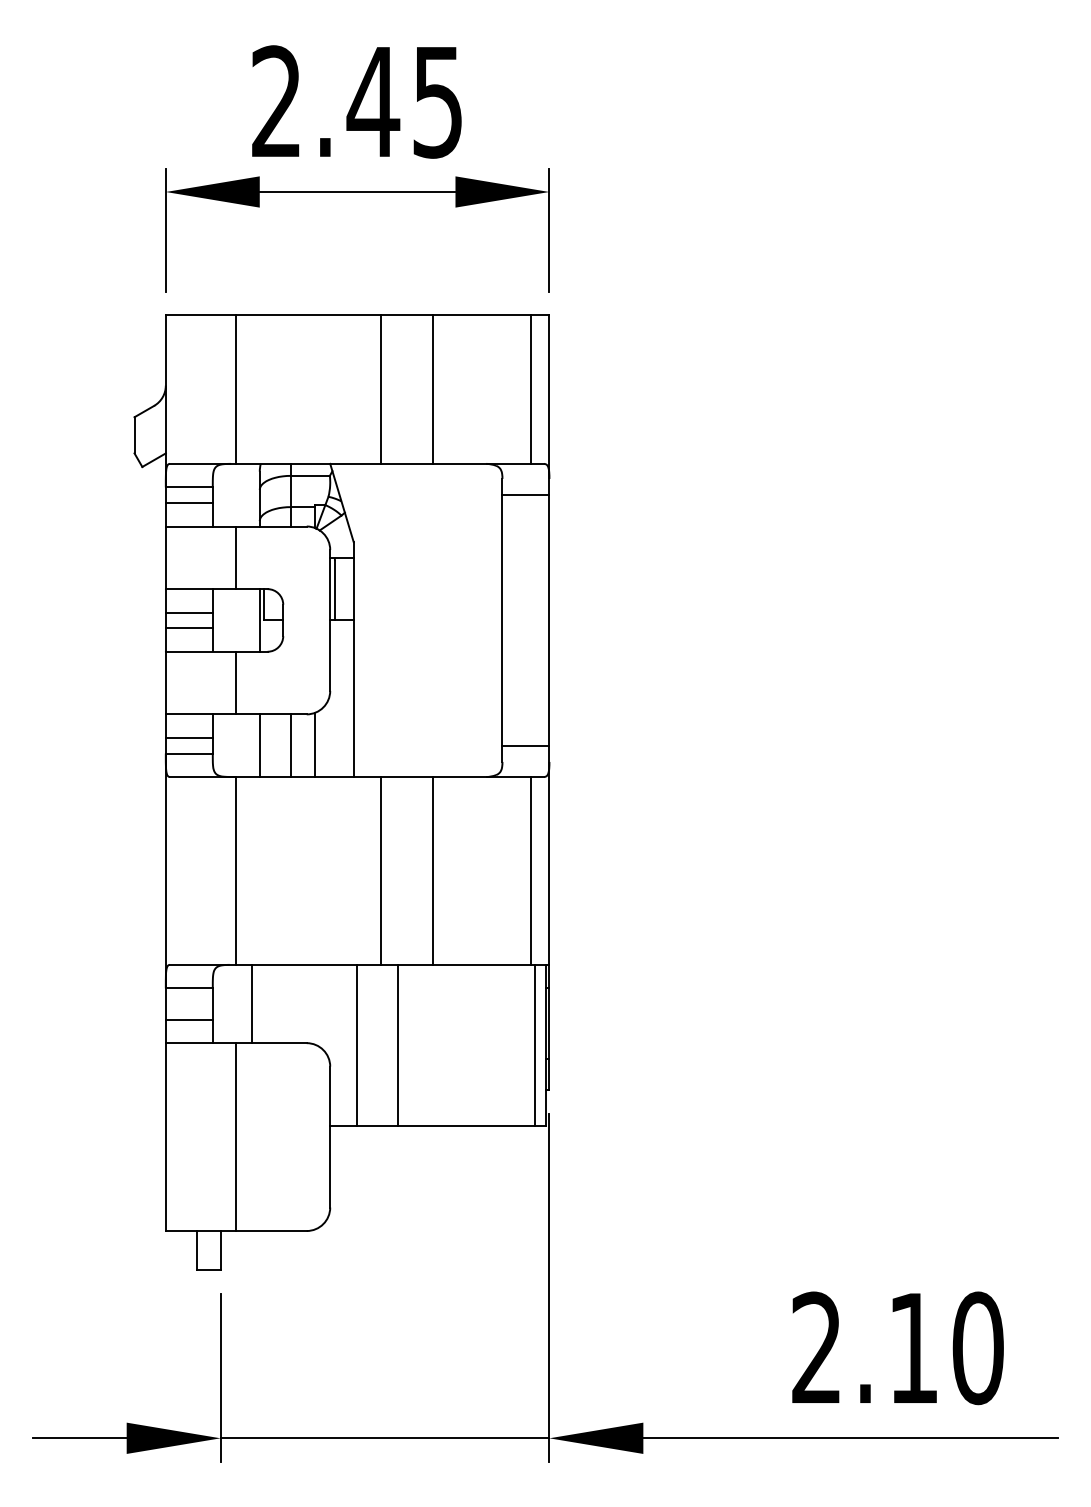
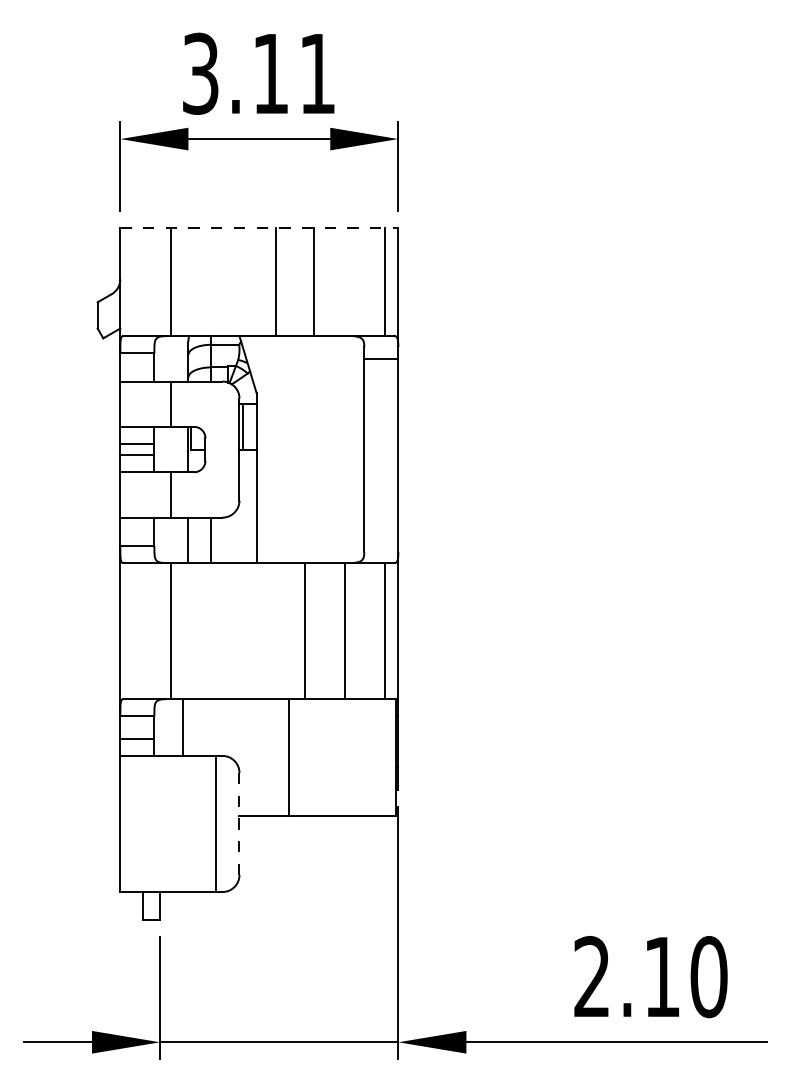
text: (356, 101) -> (258, 73), 2.45 -> 3.11
line: (357, 315) -> (259, 228), solid -> dashed
line: (188, 503) -> (136, 364), removed
line: (188, 737) -> (136, 534), removed
line: (314, 744) -> (228, 539), removed
line: (525, 745) -> (381, 540), removed
line: (381, 870) -> (304, 630), moved
line: (432, 870) -> (344, 630), moved
line: (357, 1045) -> (259, 757), removed
line: (534, 1045) -> (387, 757), removed
line: (330, 1136) -> (239, 823), solid -> dashed
line: (236, 1137) -> (215, 824), moved

